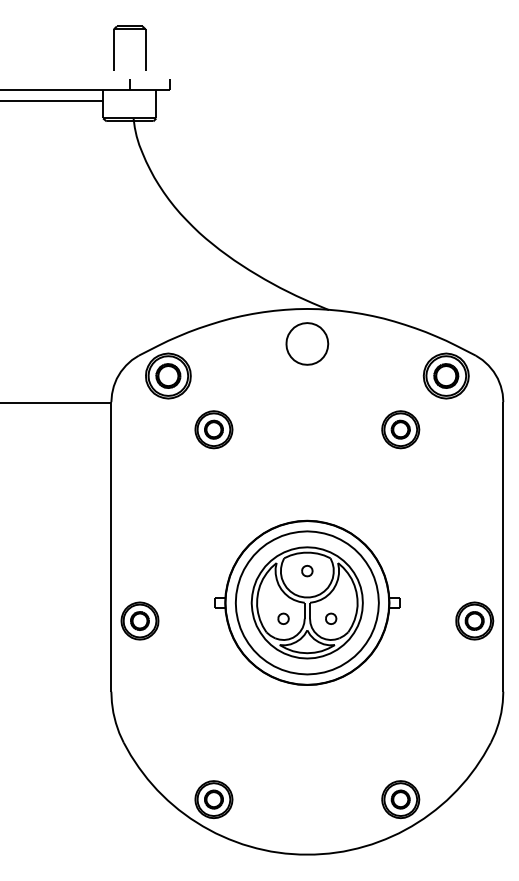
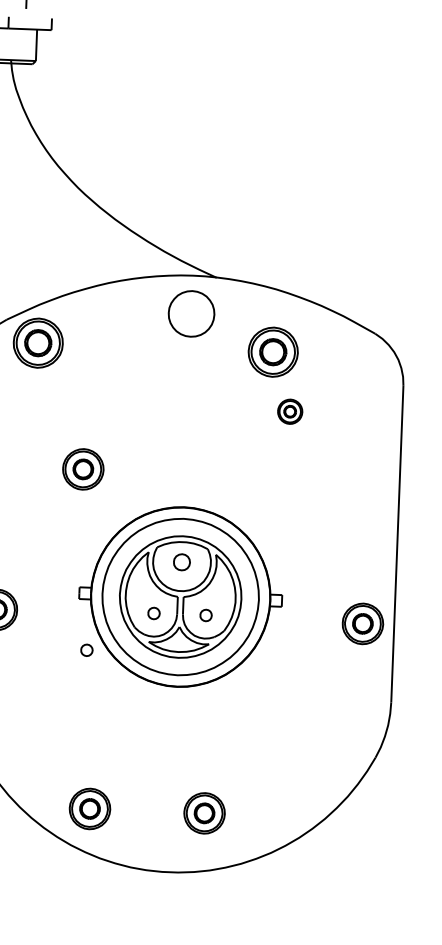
part: (445, 375) -> (272, 351), moved
part: (213, 429) -> (82, 469), moved
part: (400, 429) -> (289, 411), size x0.6
part: (307, 570) -> (182, 561), size x1.4
part: (223, 654) -> (86, 649), added
part: (213, 799) -> (89, 808), moved
part: (400, 799) -> (204, 813), moved

